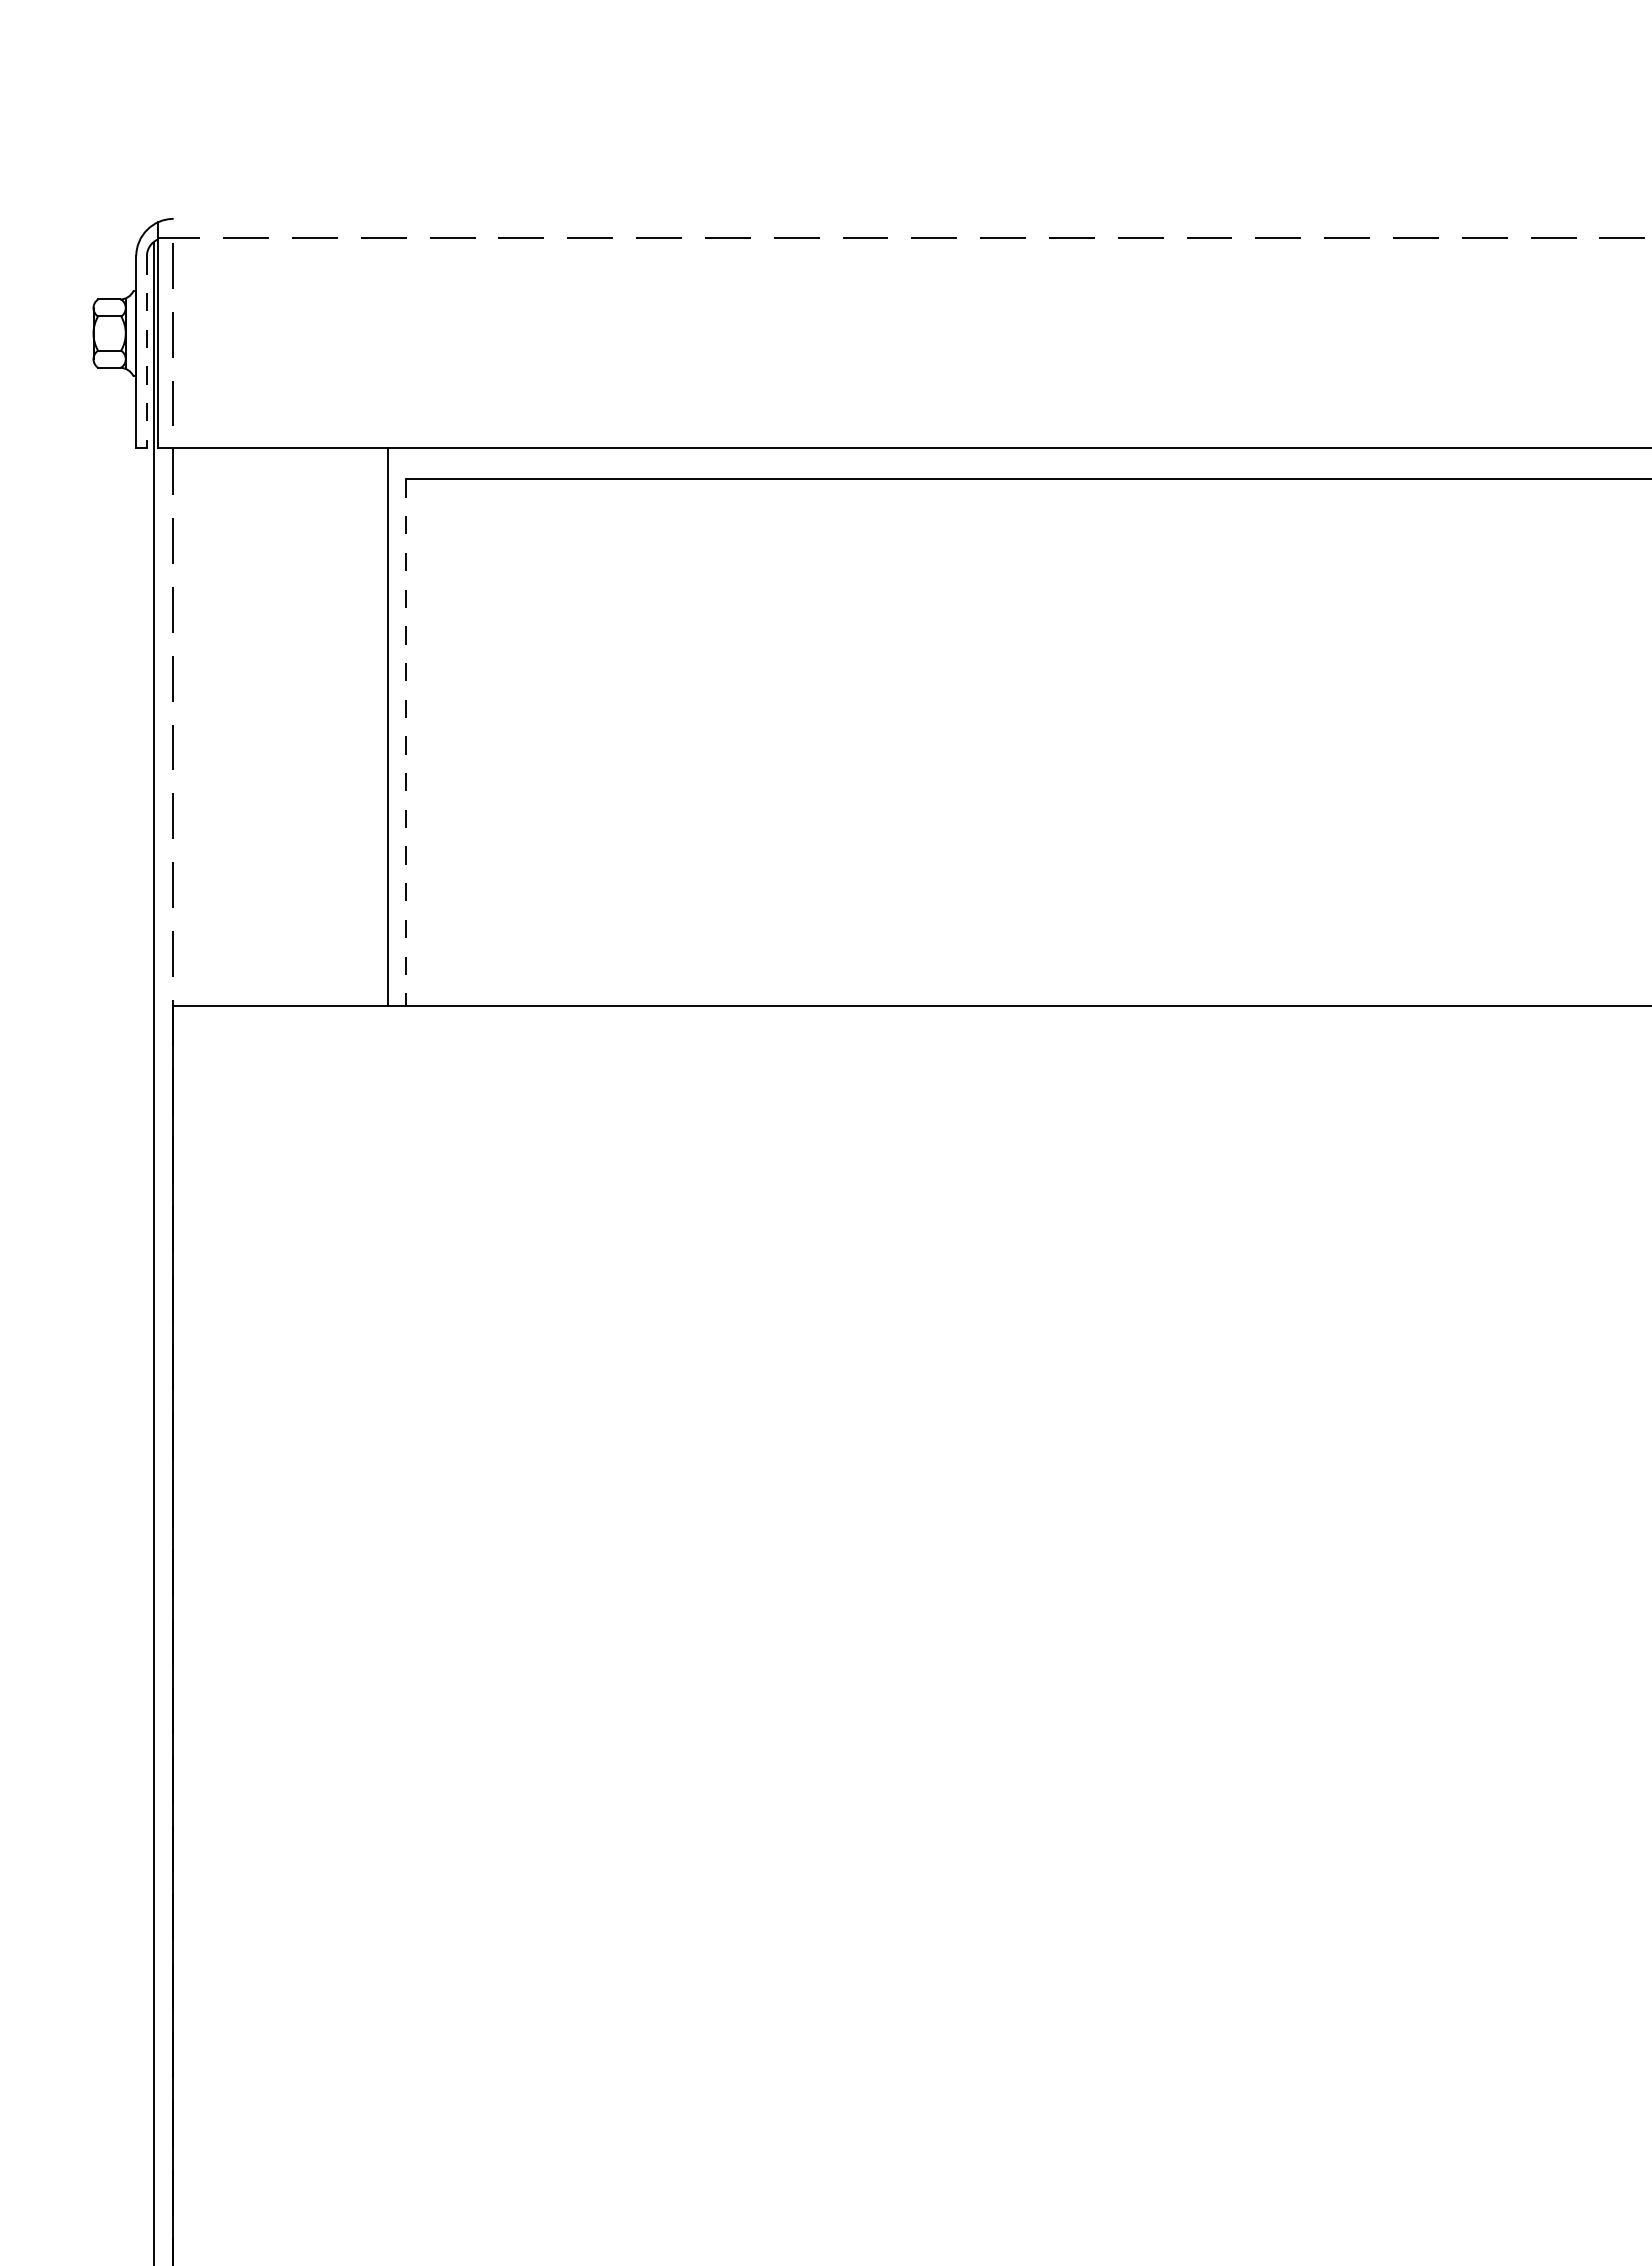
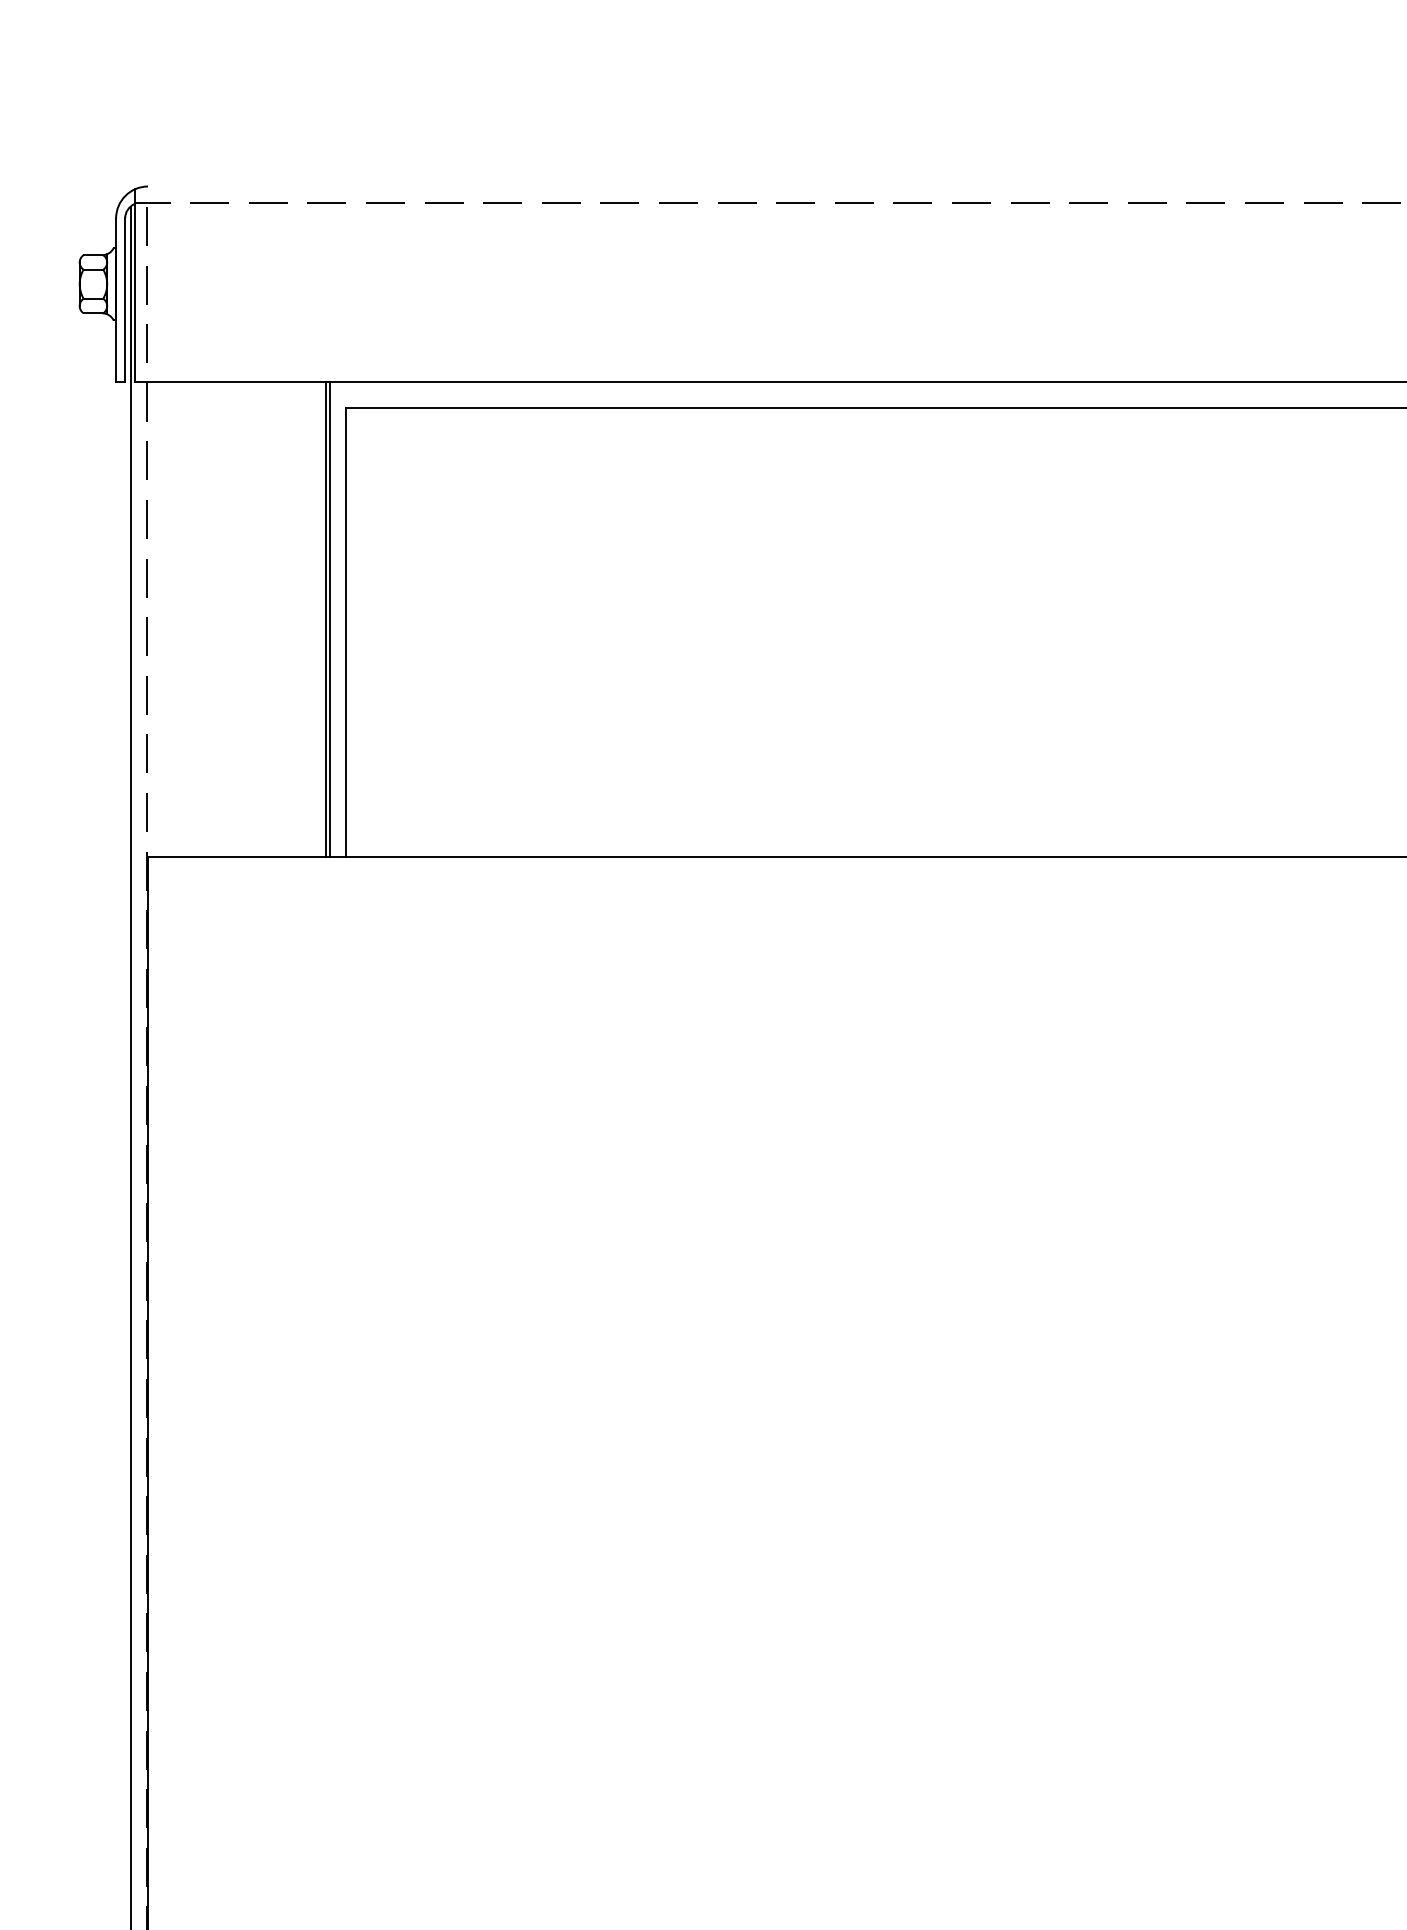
line: (146, 352) -> (124, 300), dashed -> solid
line: (383, 727) -> (326, 619), added
line: (406, 743) -> (346, 633), dashed -> solid

